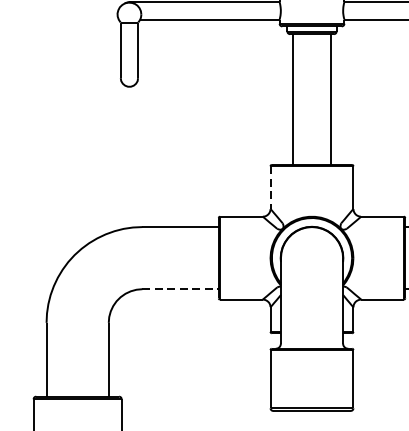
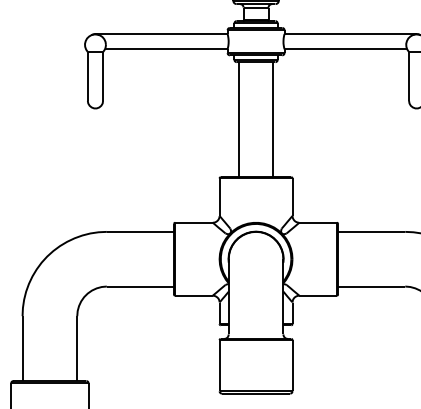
line: (270, 187) -> (219, 197), dashed -> solid
line: (180, 289) -> (140, 286), dashed -> solid

